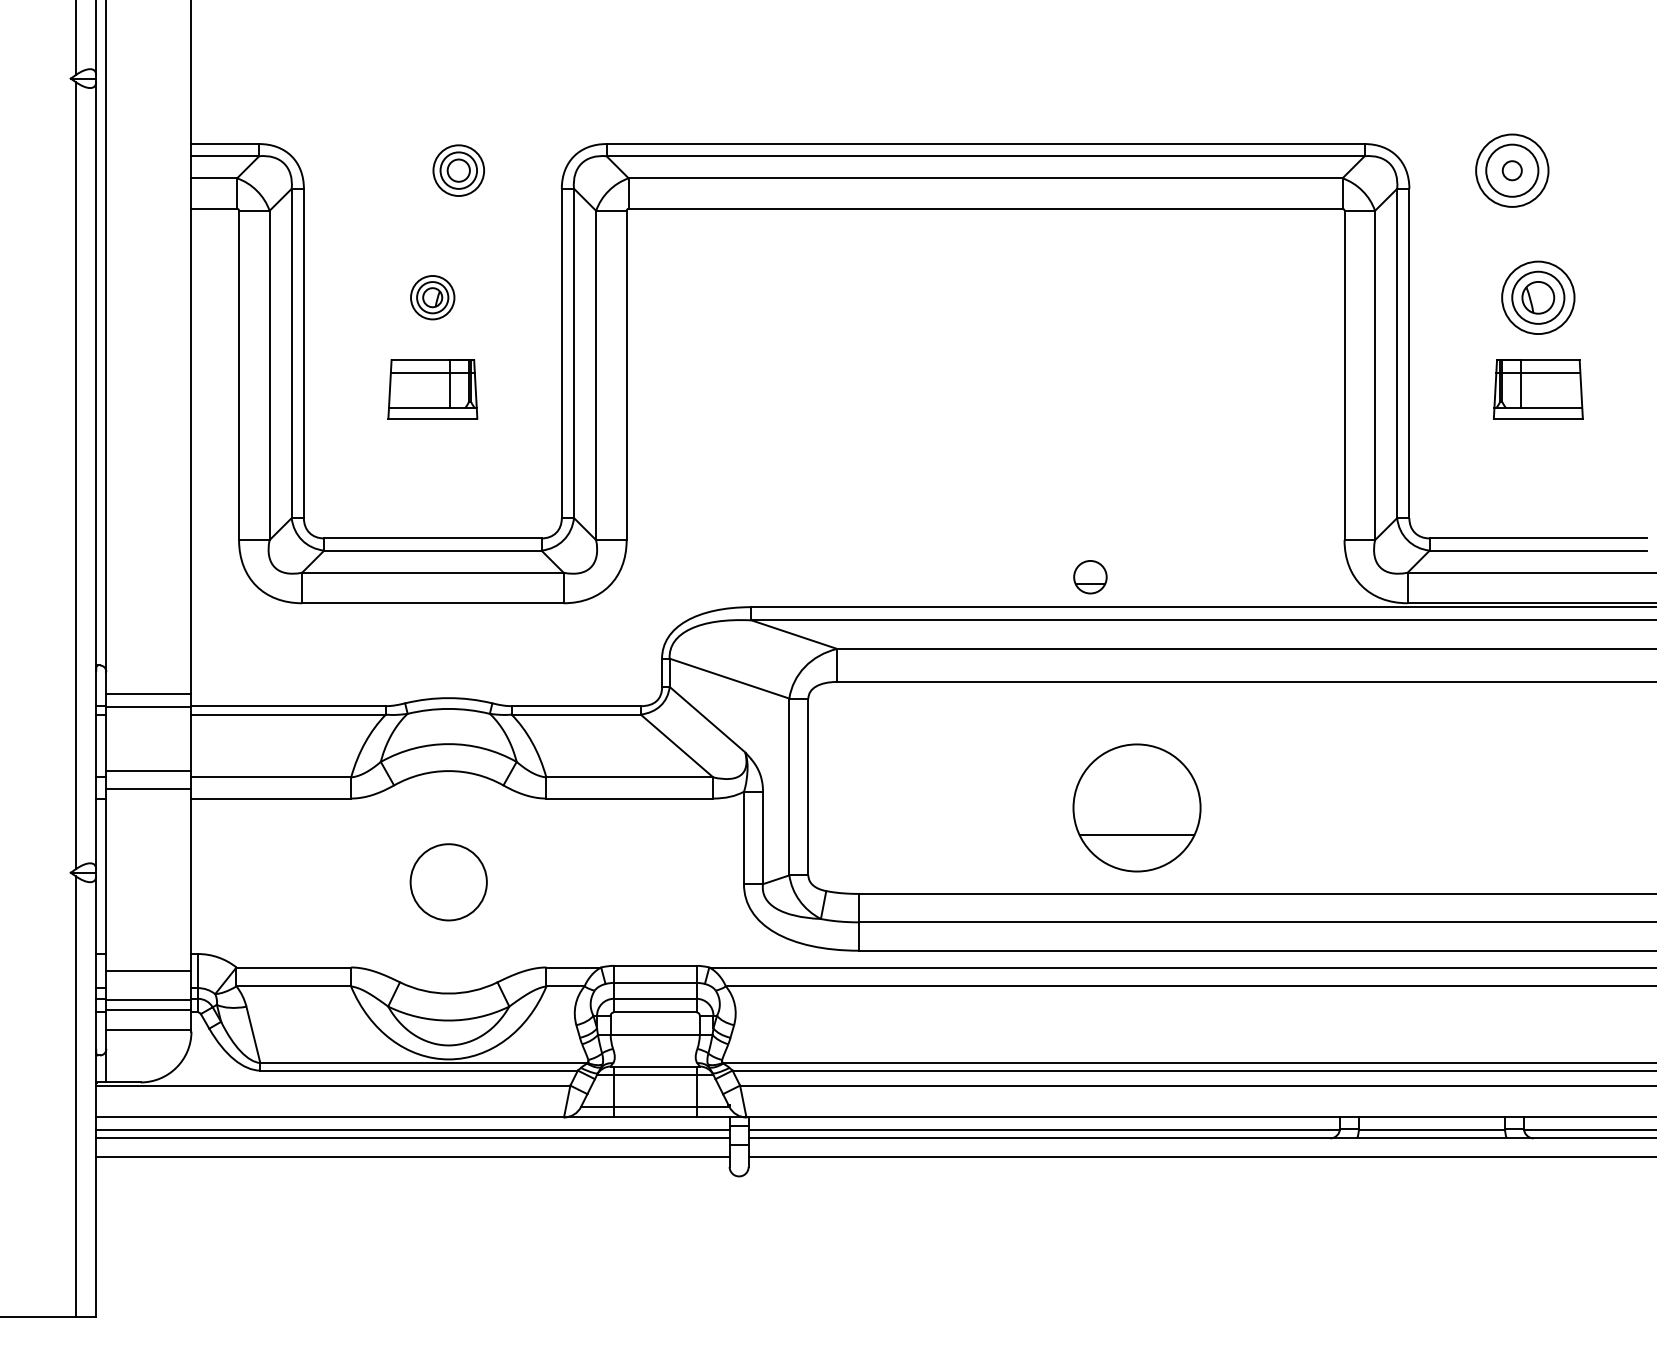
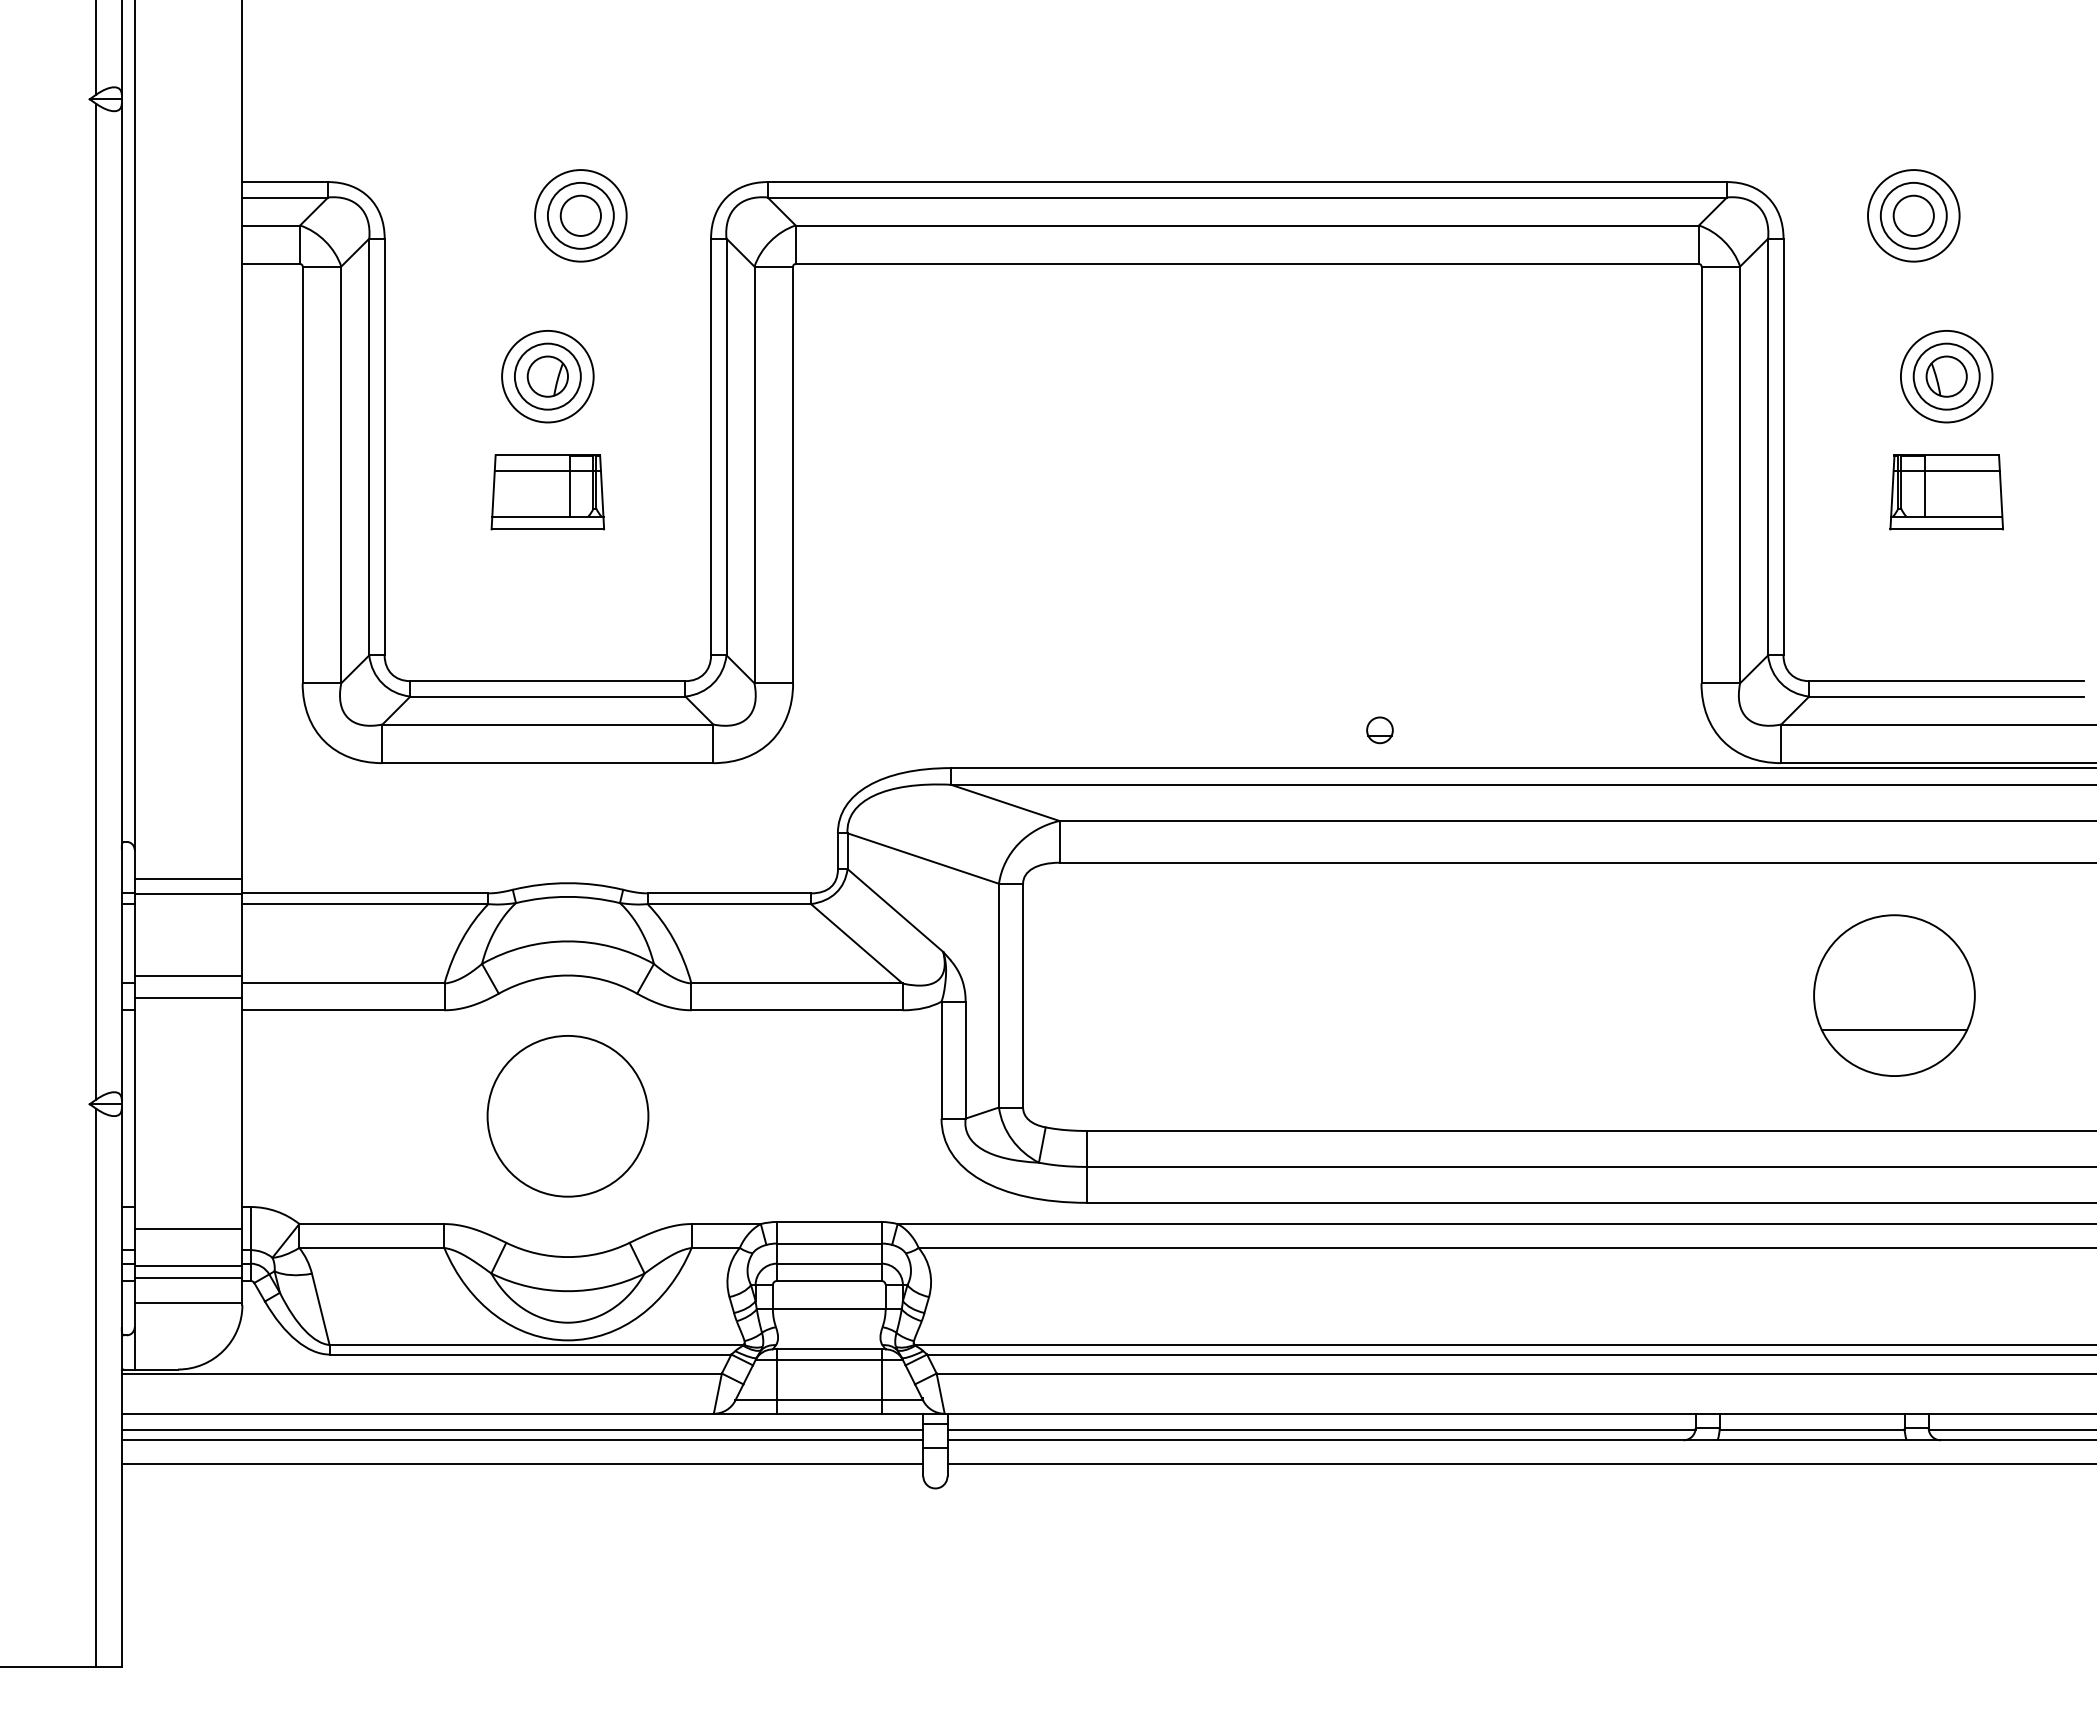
part: (458, 170) -> (580, 215), size x1.43
circle: (1512, 170) -> (1914, 215), size x1.67
part: (432, 297) -> (547, 376), size x1.67
part: (1090, 577) -> (1380, 730), size x0.62
part: (1136, 807) -> (1893, 995), moved
circle: (448, 881) -> (567, 1115), size x1.67

